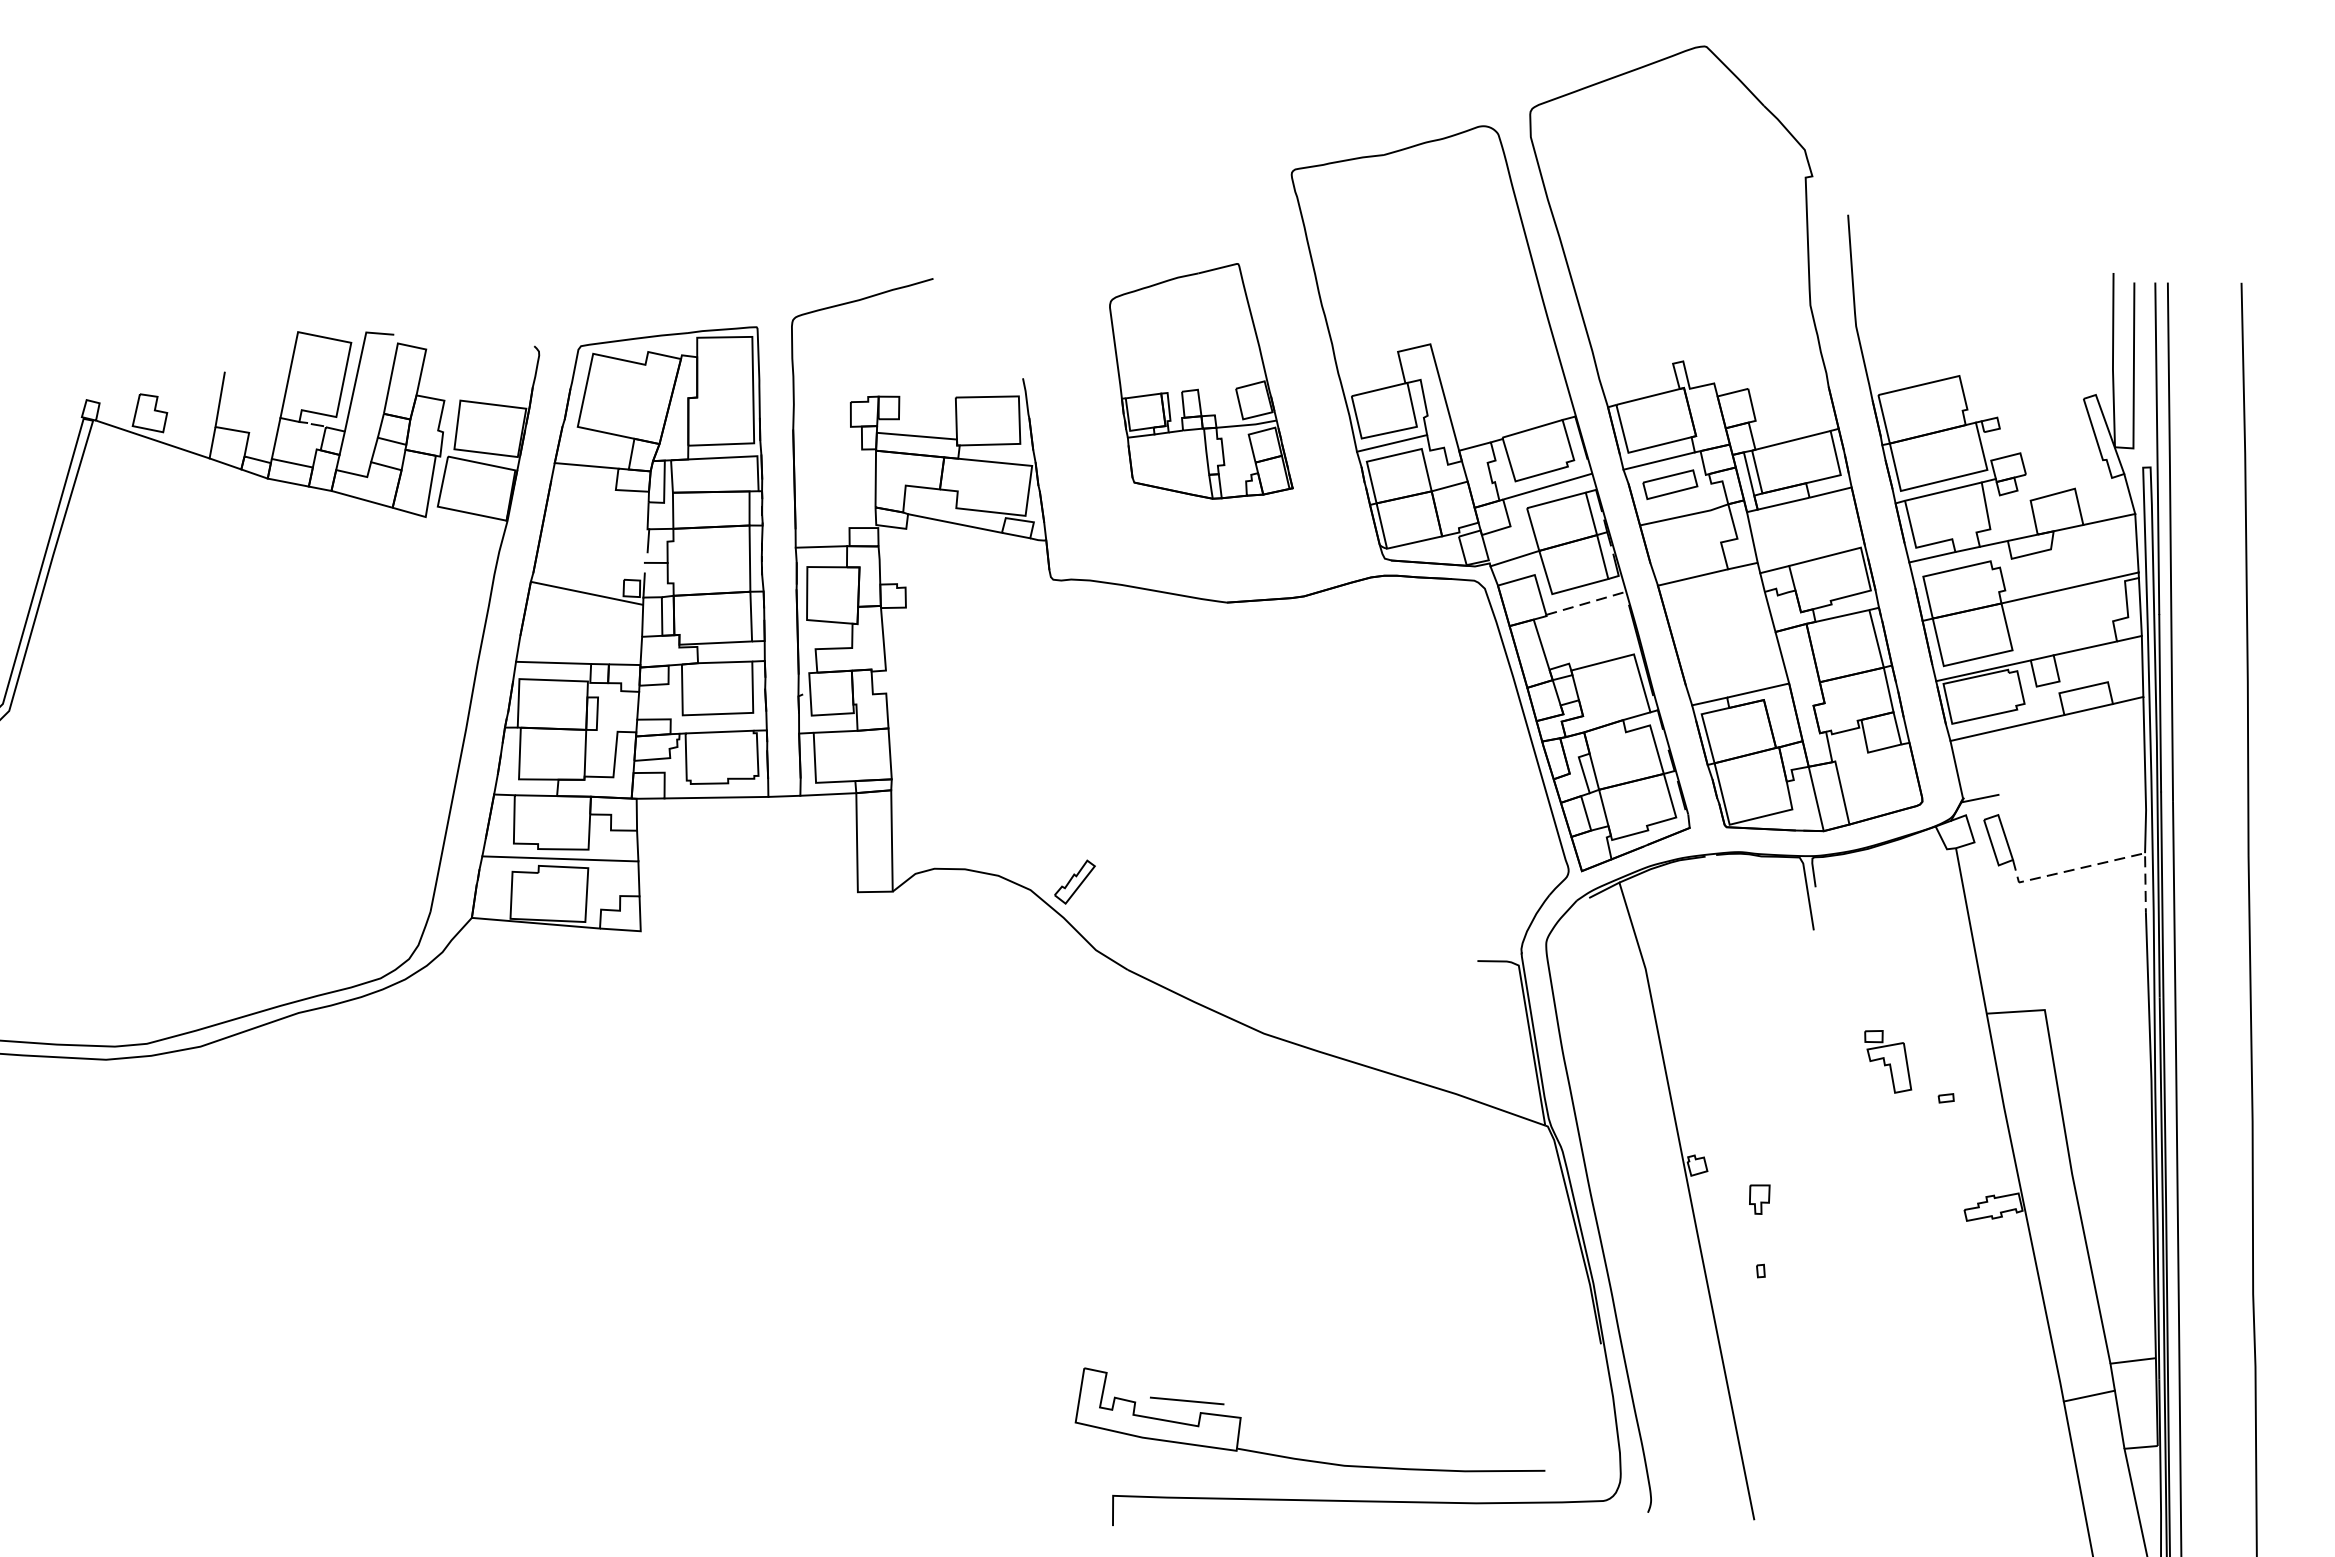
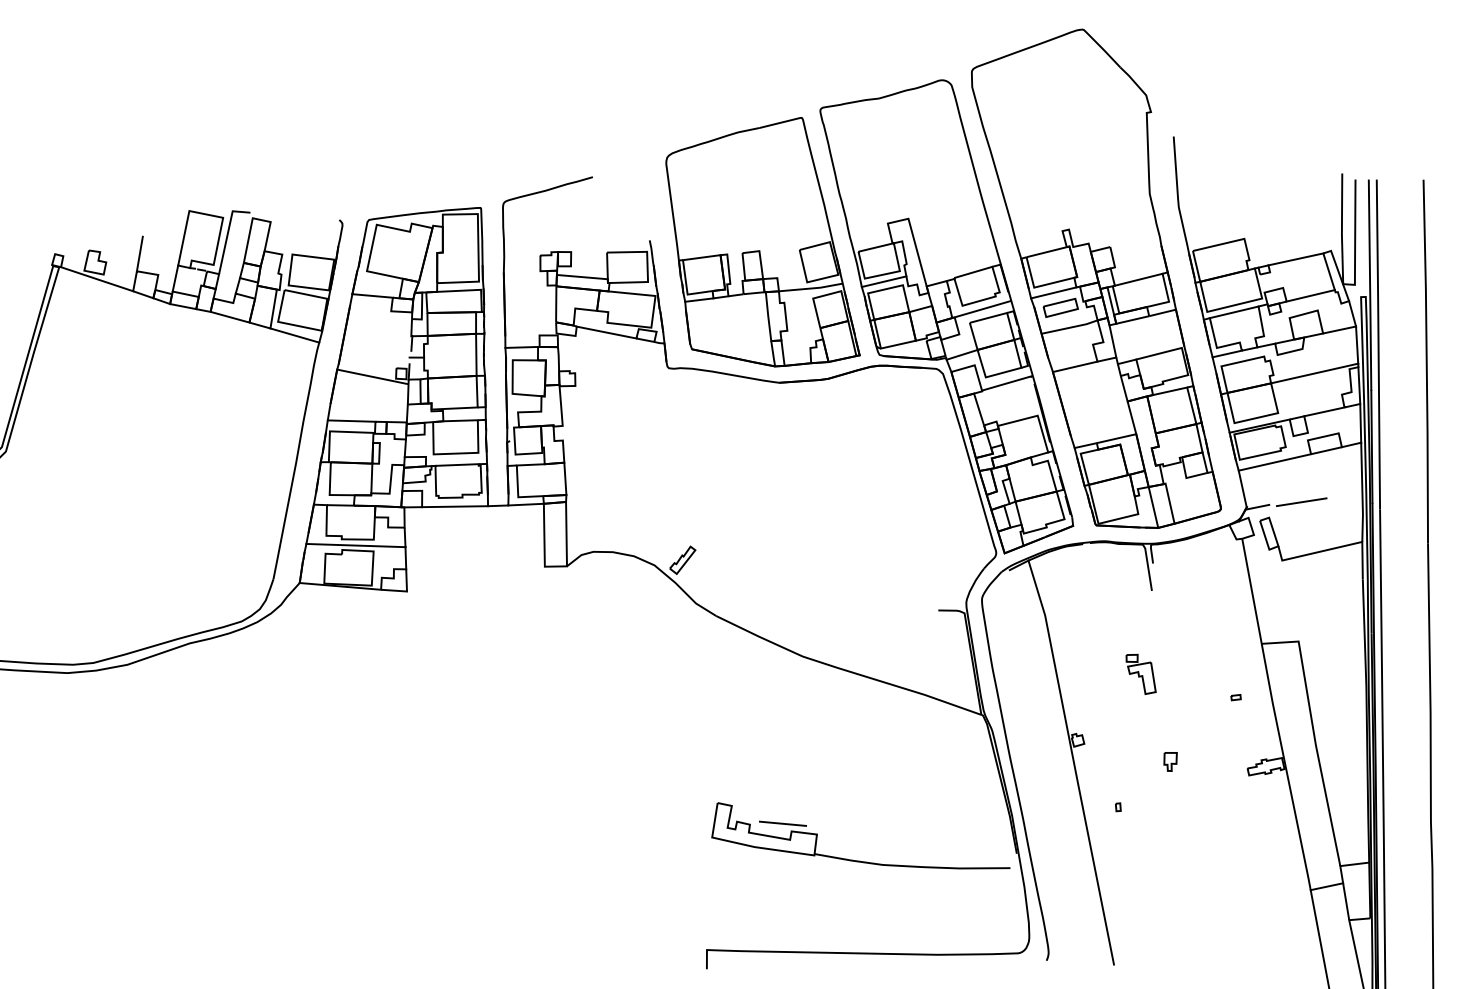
part: (1200, 381) -> (762, 242), size x1.67
line: (2039, 408) -> (1295, 259), added
line: (2063, 465) -> (1310, 295), added
line: (463, 528) -> (294, 335), added
line: (1587, 602) -> (1008, 382), dashed -> solid
line: (2049, 791) -> (1301, 502), added
line: (2099, 863) -> (1333, 548), dashed -> solid
part: (1887, 1060) -> (1140, 673), moved
part: (1759, 1198) -> (1170, 761), moved
part: (1298, 1457) -> (853, 859), moved

